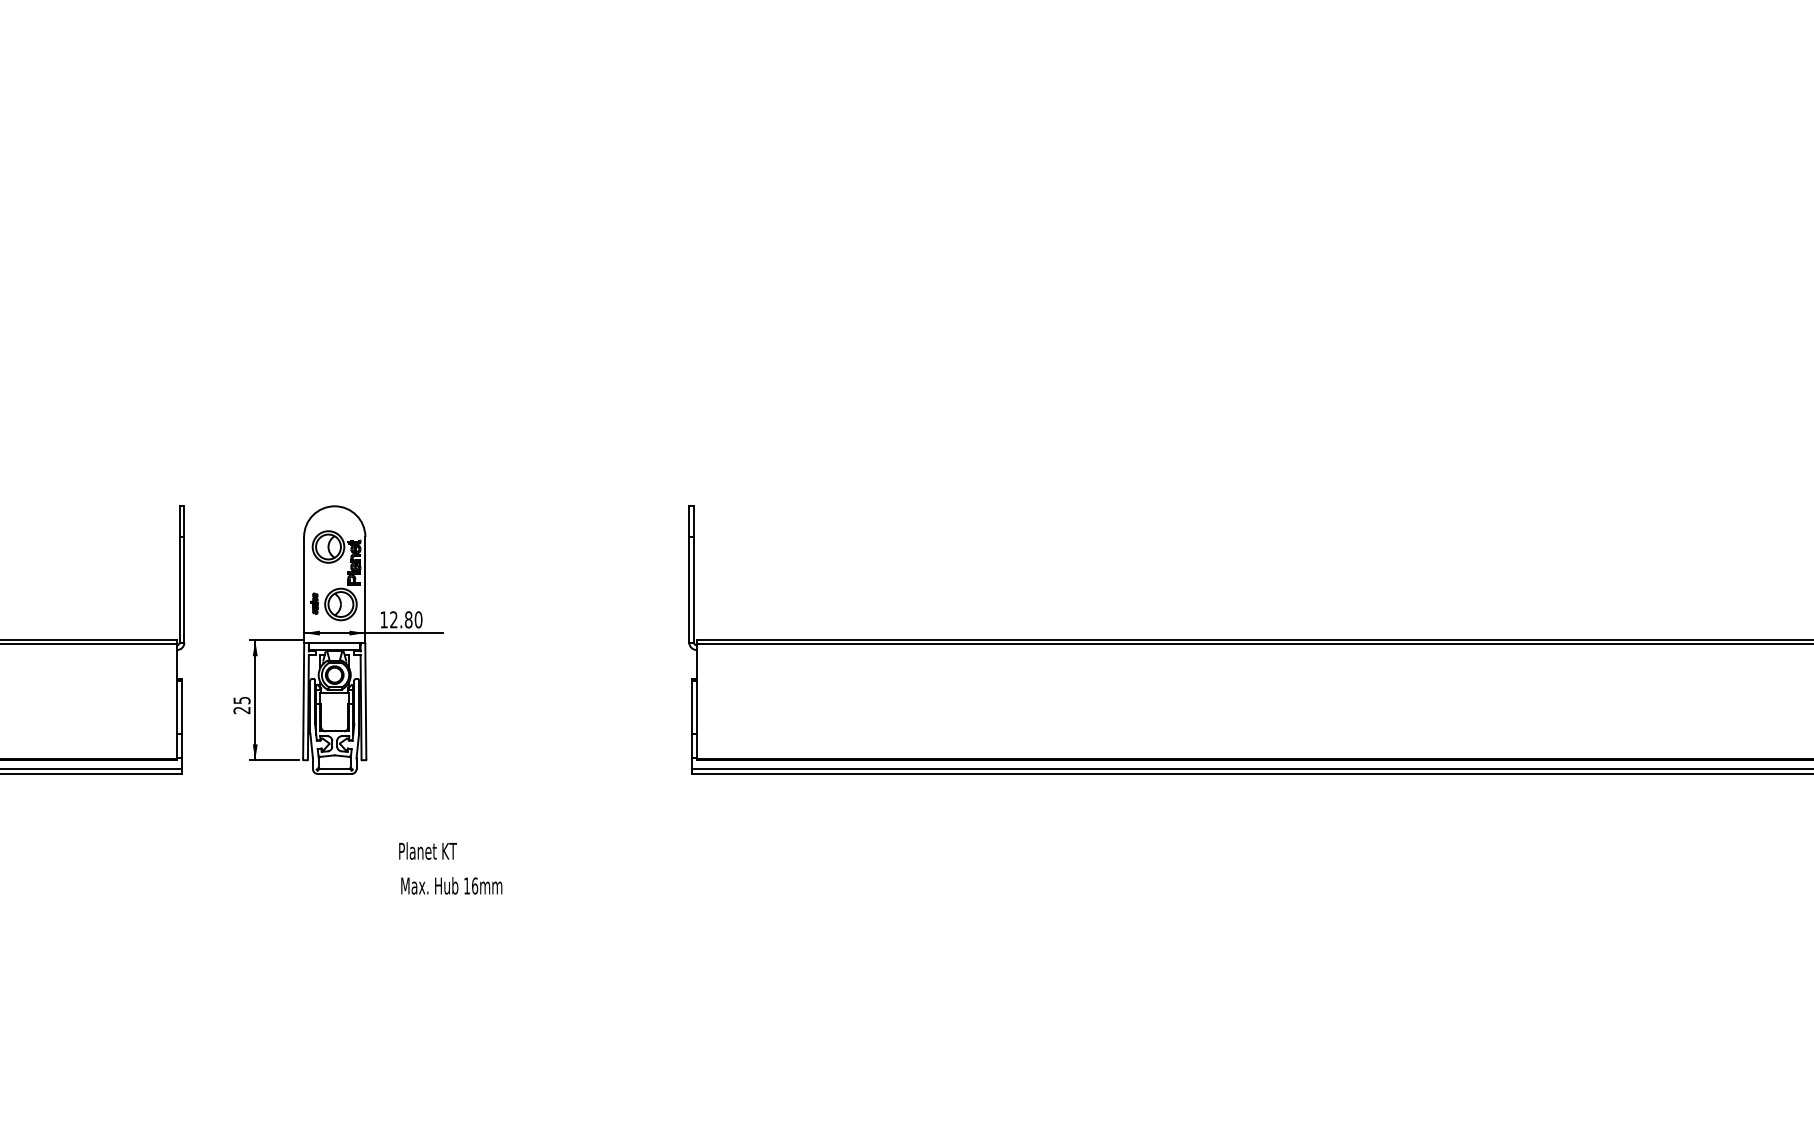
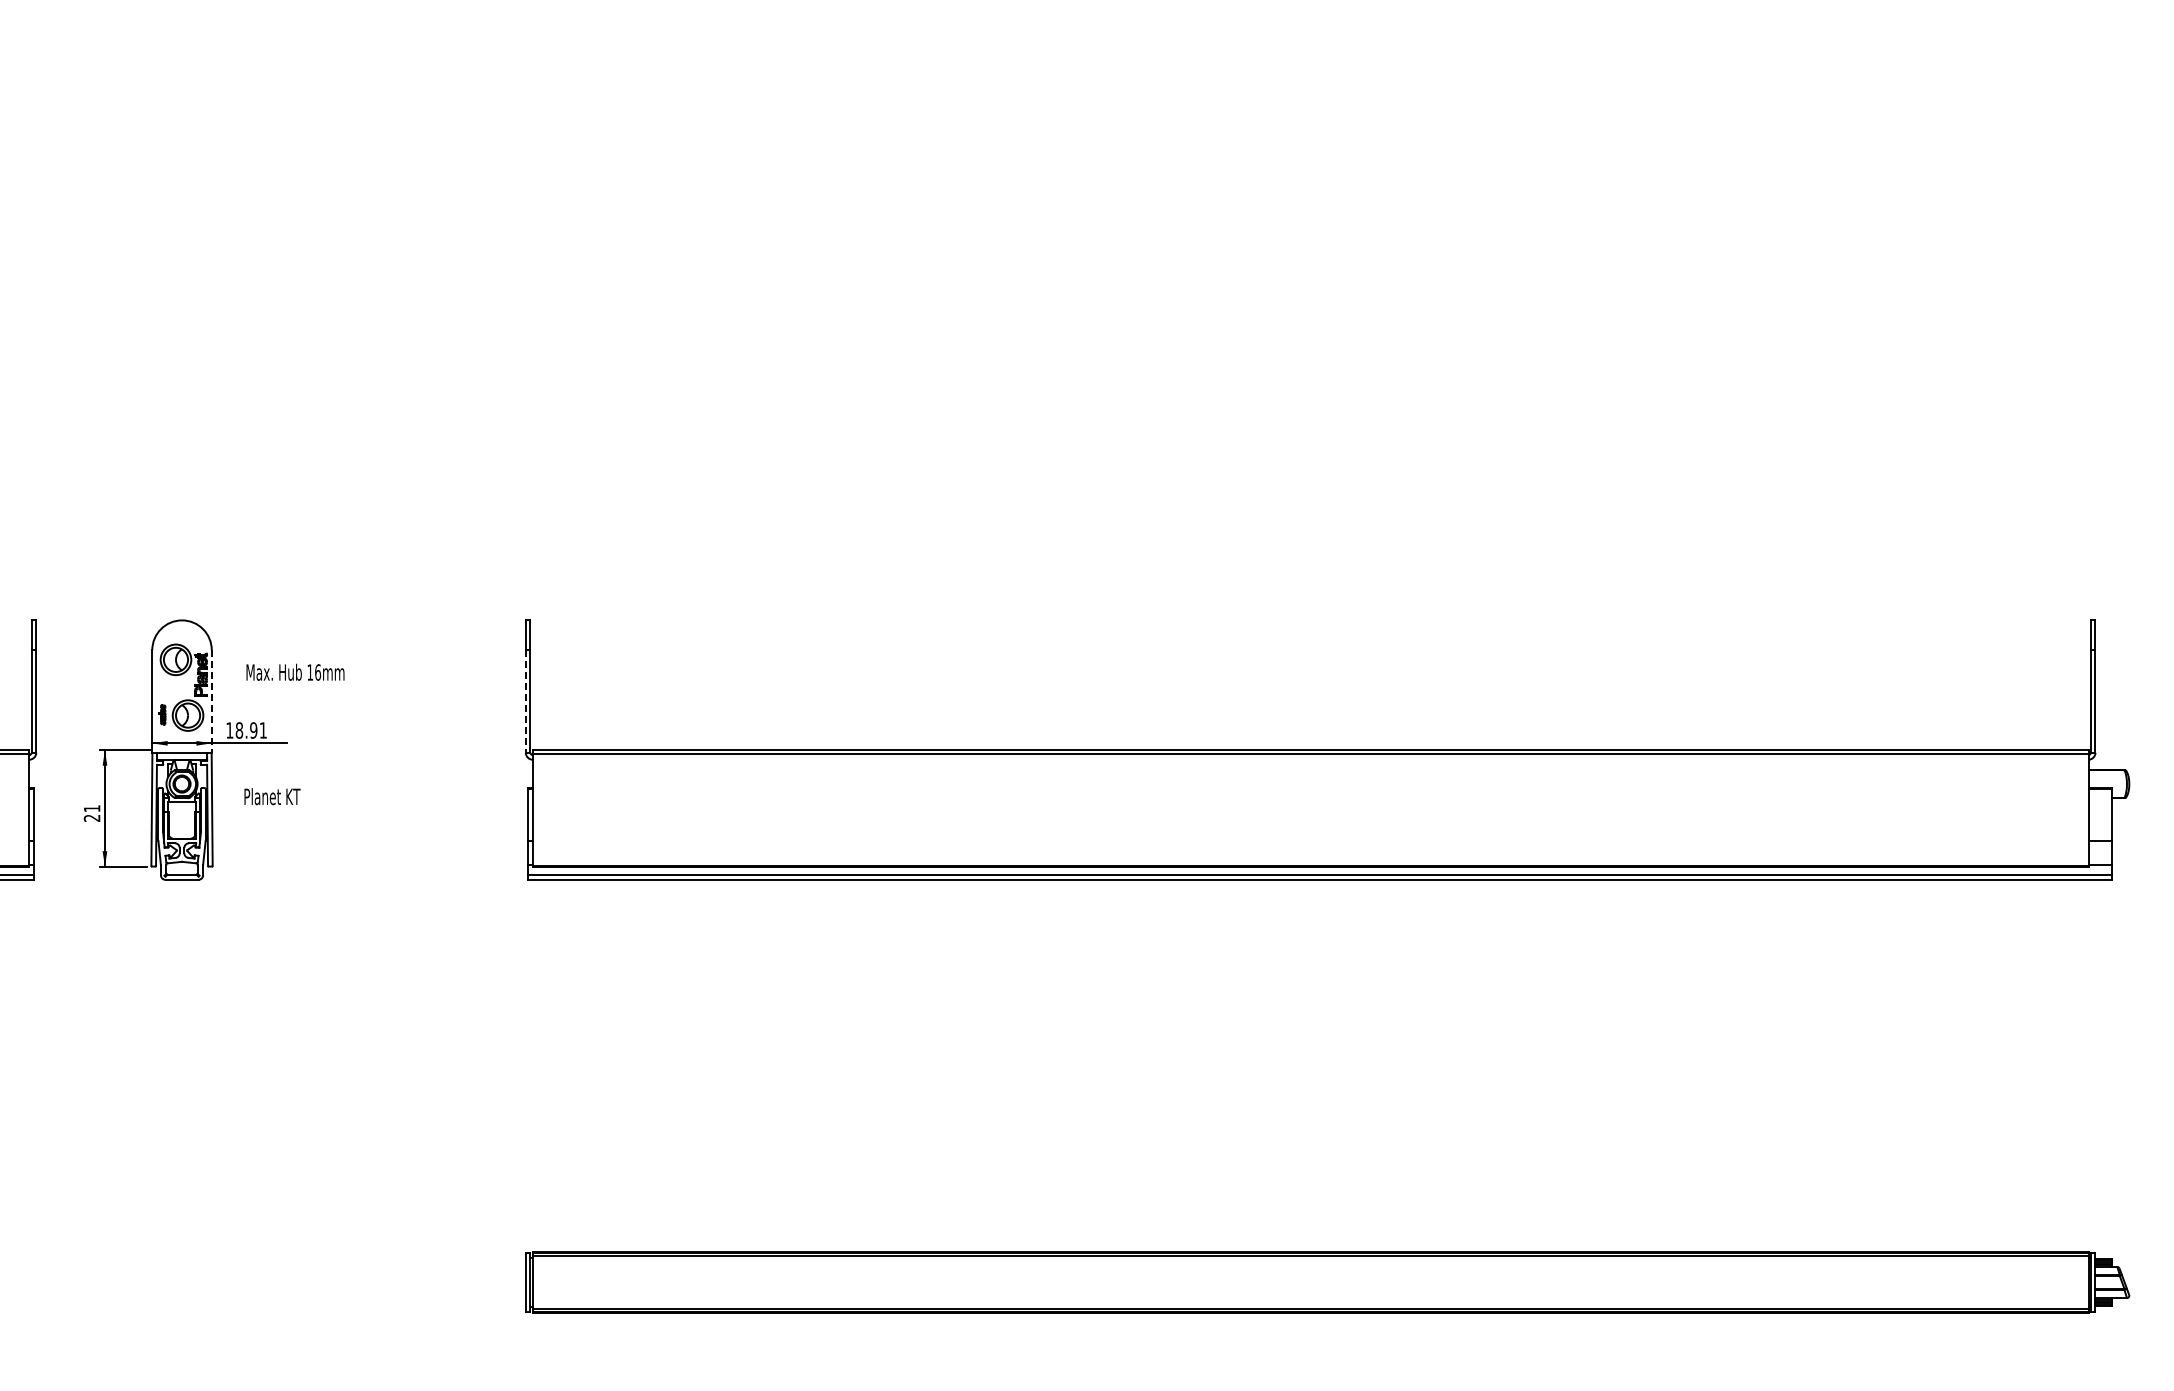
line: (365, 589) -> (211, 701), solid -> dashed
line: (689, 589) -> (525, 701), solid -> dashed
text: (406, 619) -> (251, 730), 12.80 -> 18.91
text: (242, 700) -> (92, 808), 25 -> 21
text: (428, 850) -> (272, 796), moved
text: (451, 884) -> (295, 671), moved

